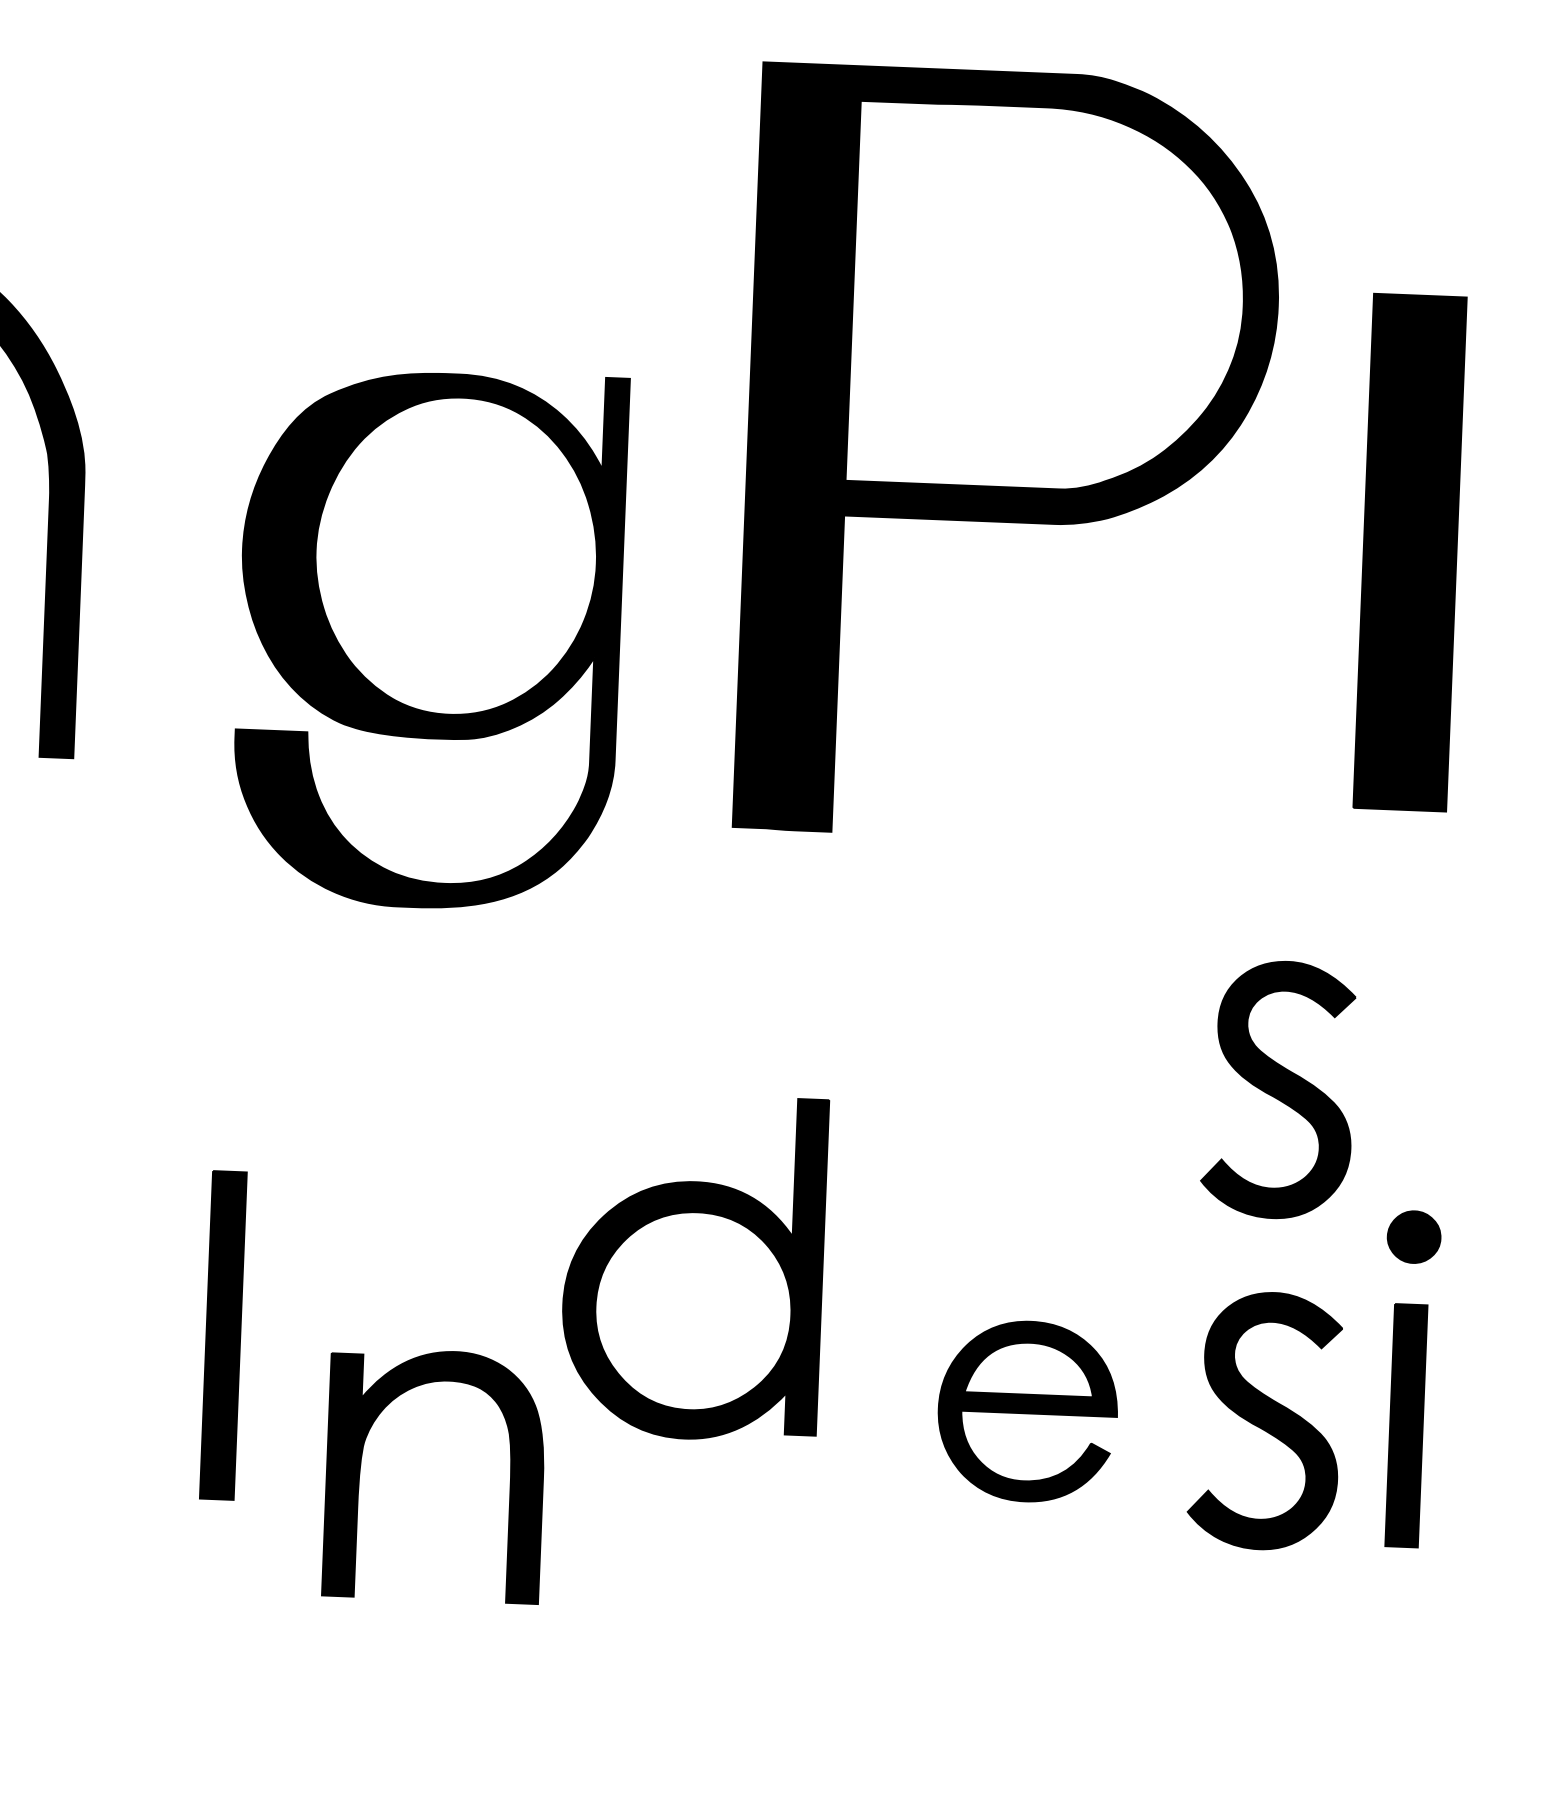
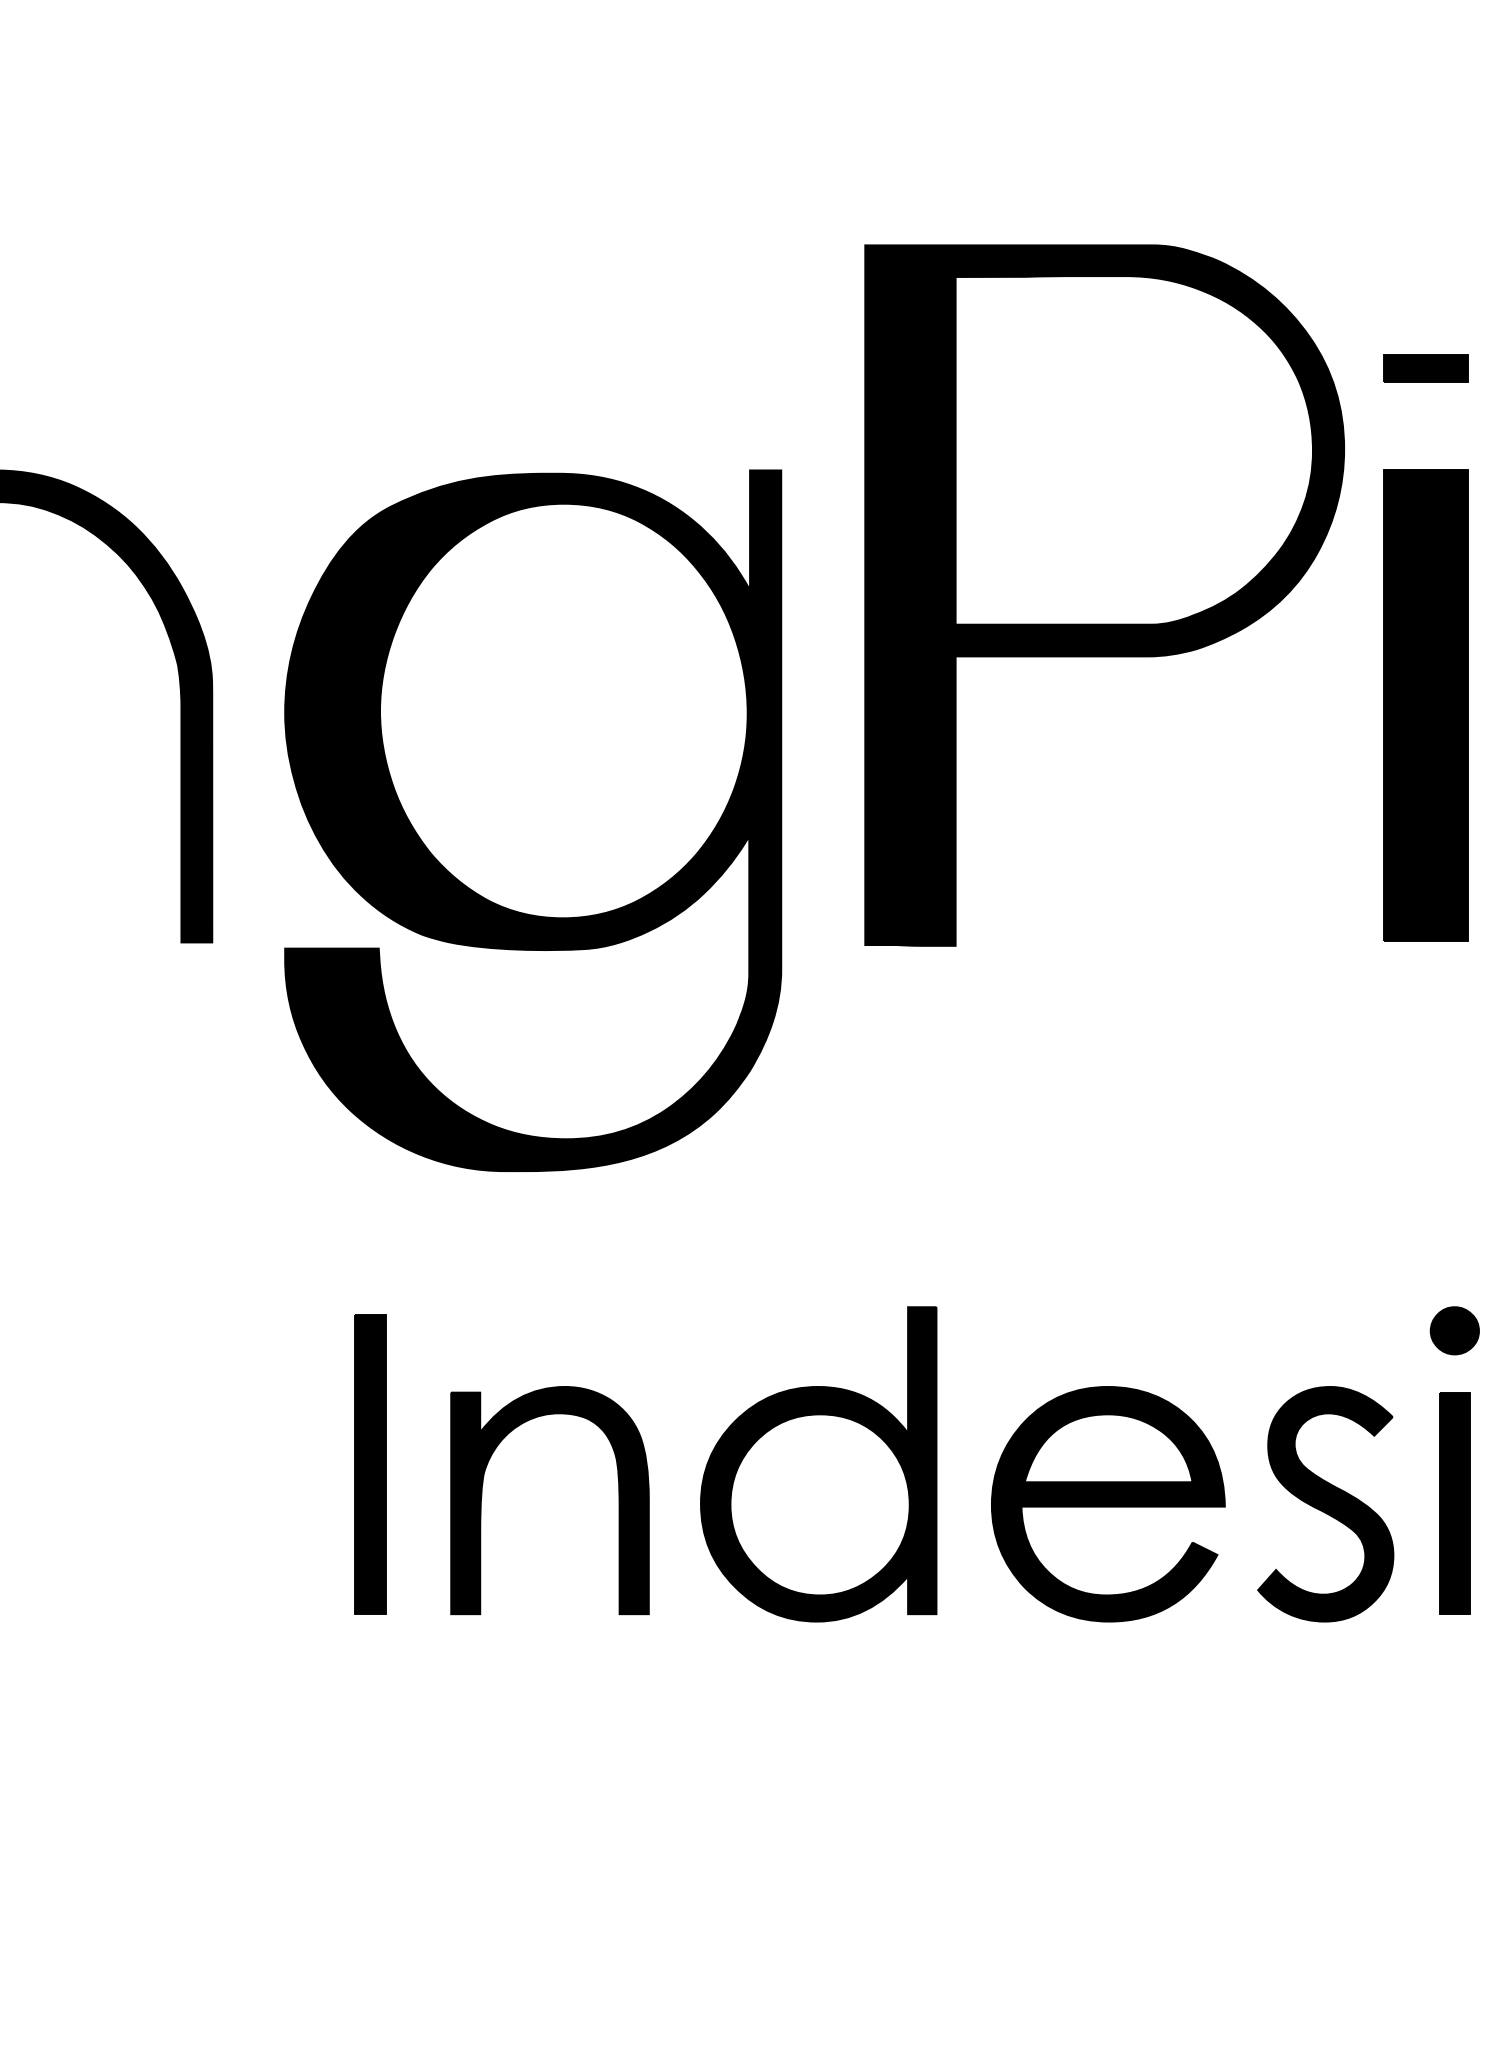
part: (1424, 184) -> (1425, 368), added
part: (1009, 455) -> (1104, 595), moved
part: (429, 639) -> (533, 820), size x1.43
part: (1278, 1090) -> (1325, 1201), removed
part: (693, 1266) -> (818, 1464), moved
part: (1028, 1411) -> (1108, 1504), size x1.43
part: (361, 1468) -> (482, 1496), moved

